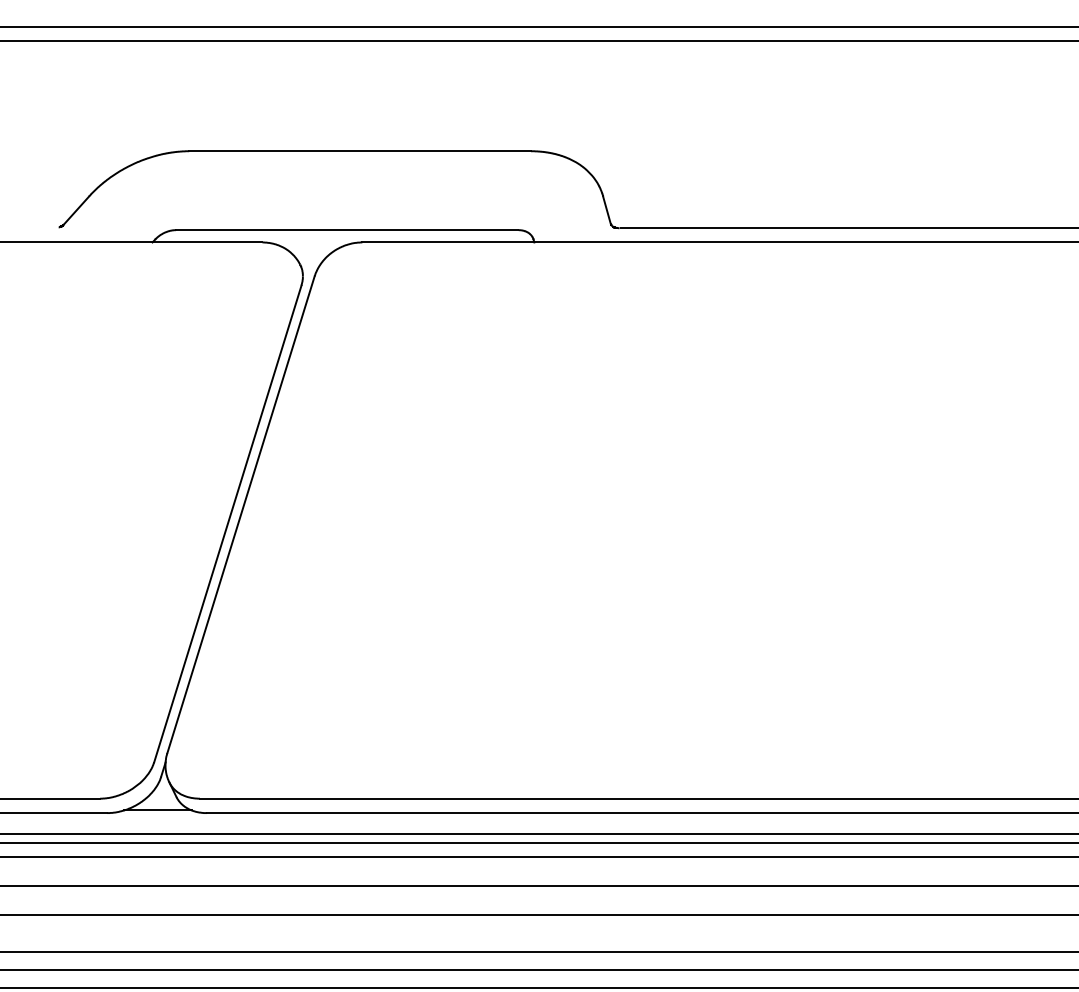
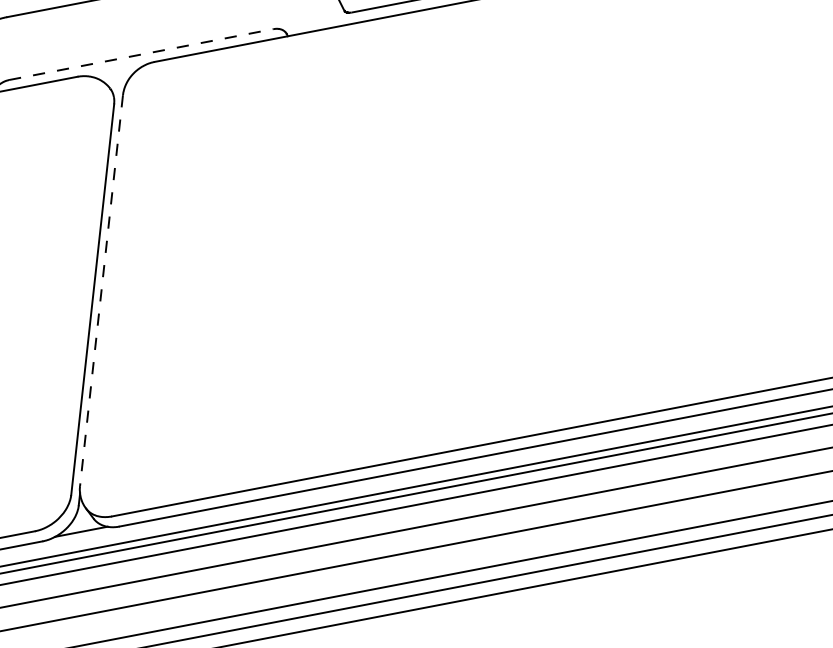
line: (347, 230) -> (141, 54), solid -> dashed
line: (241, 514) -> (101, 290), solid -> dashed

